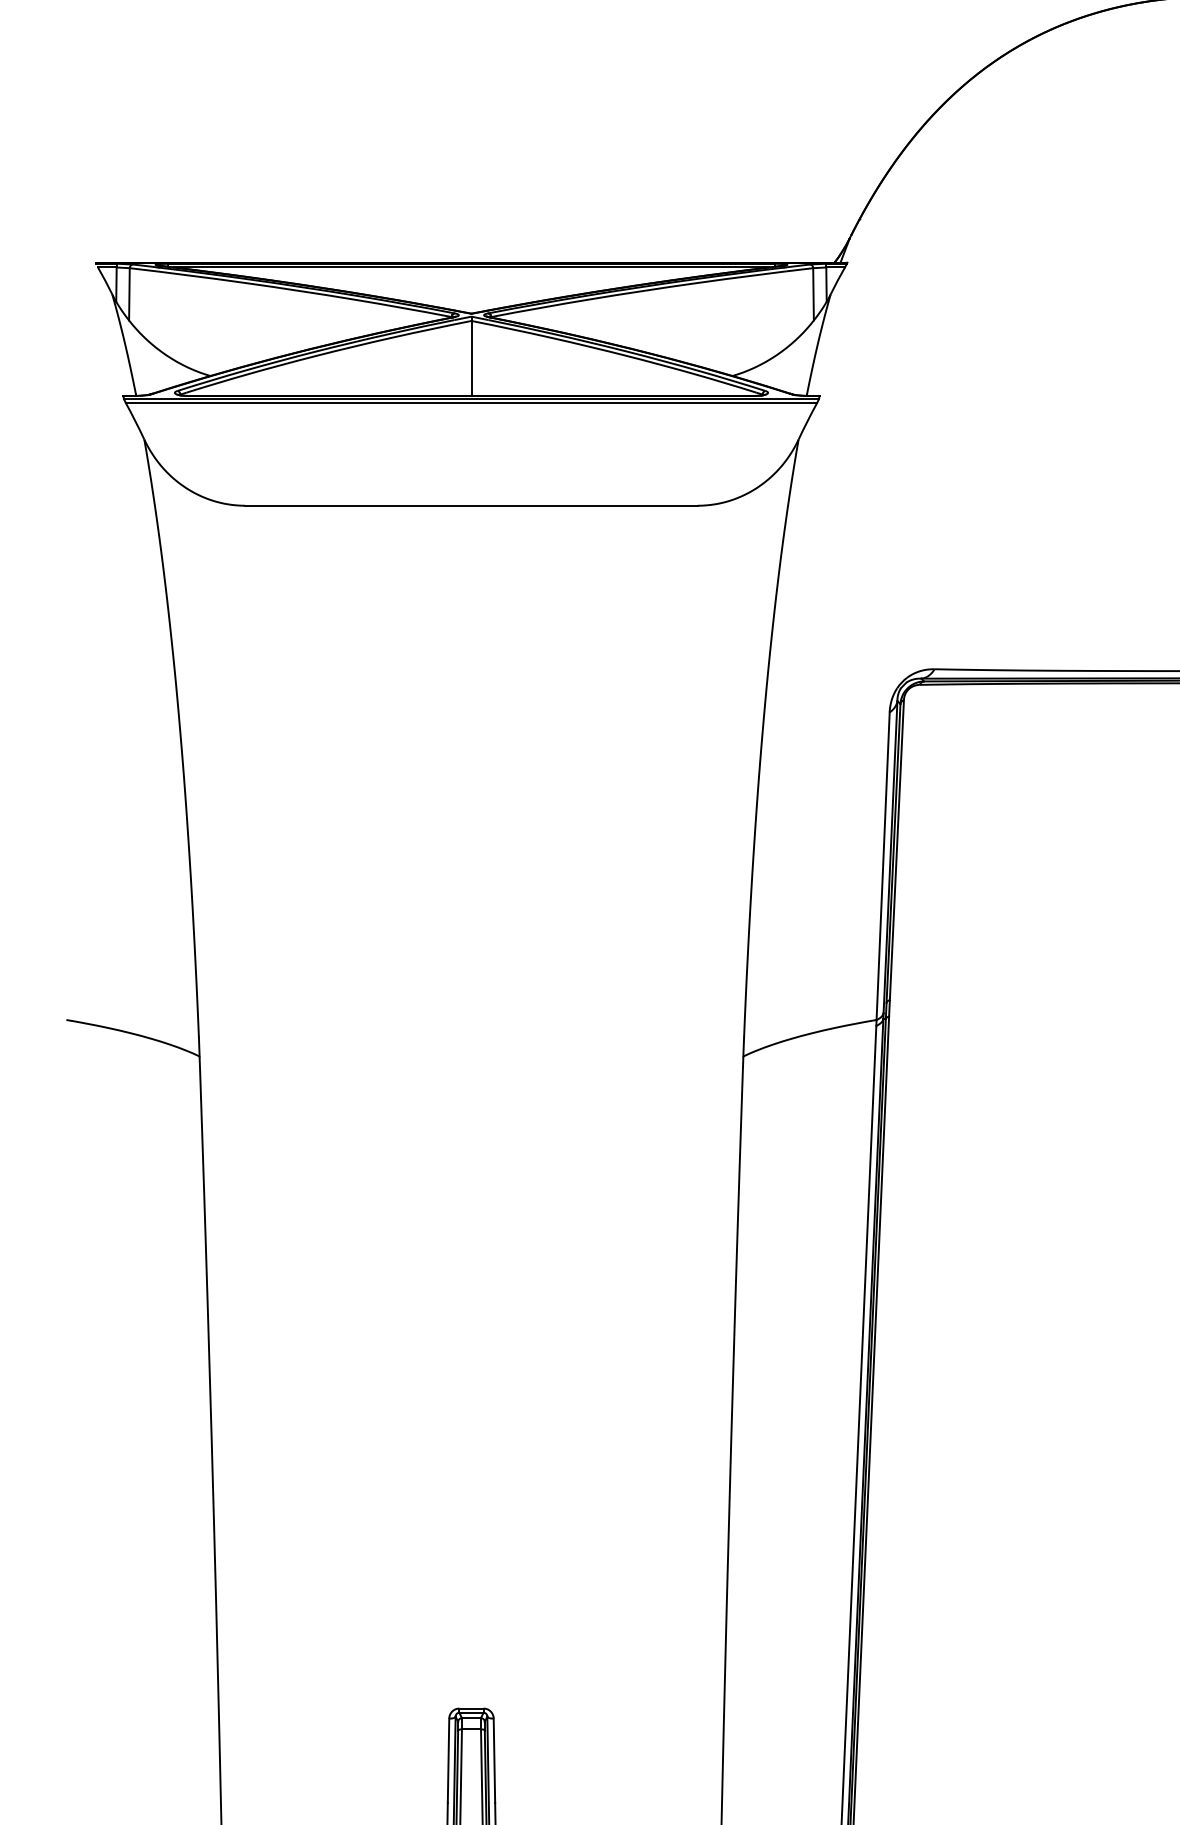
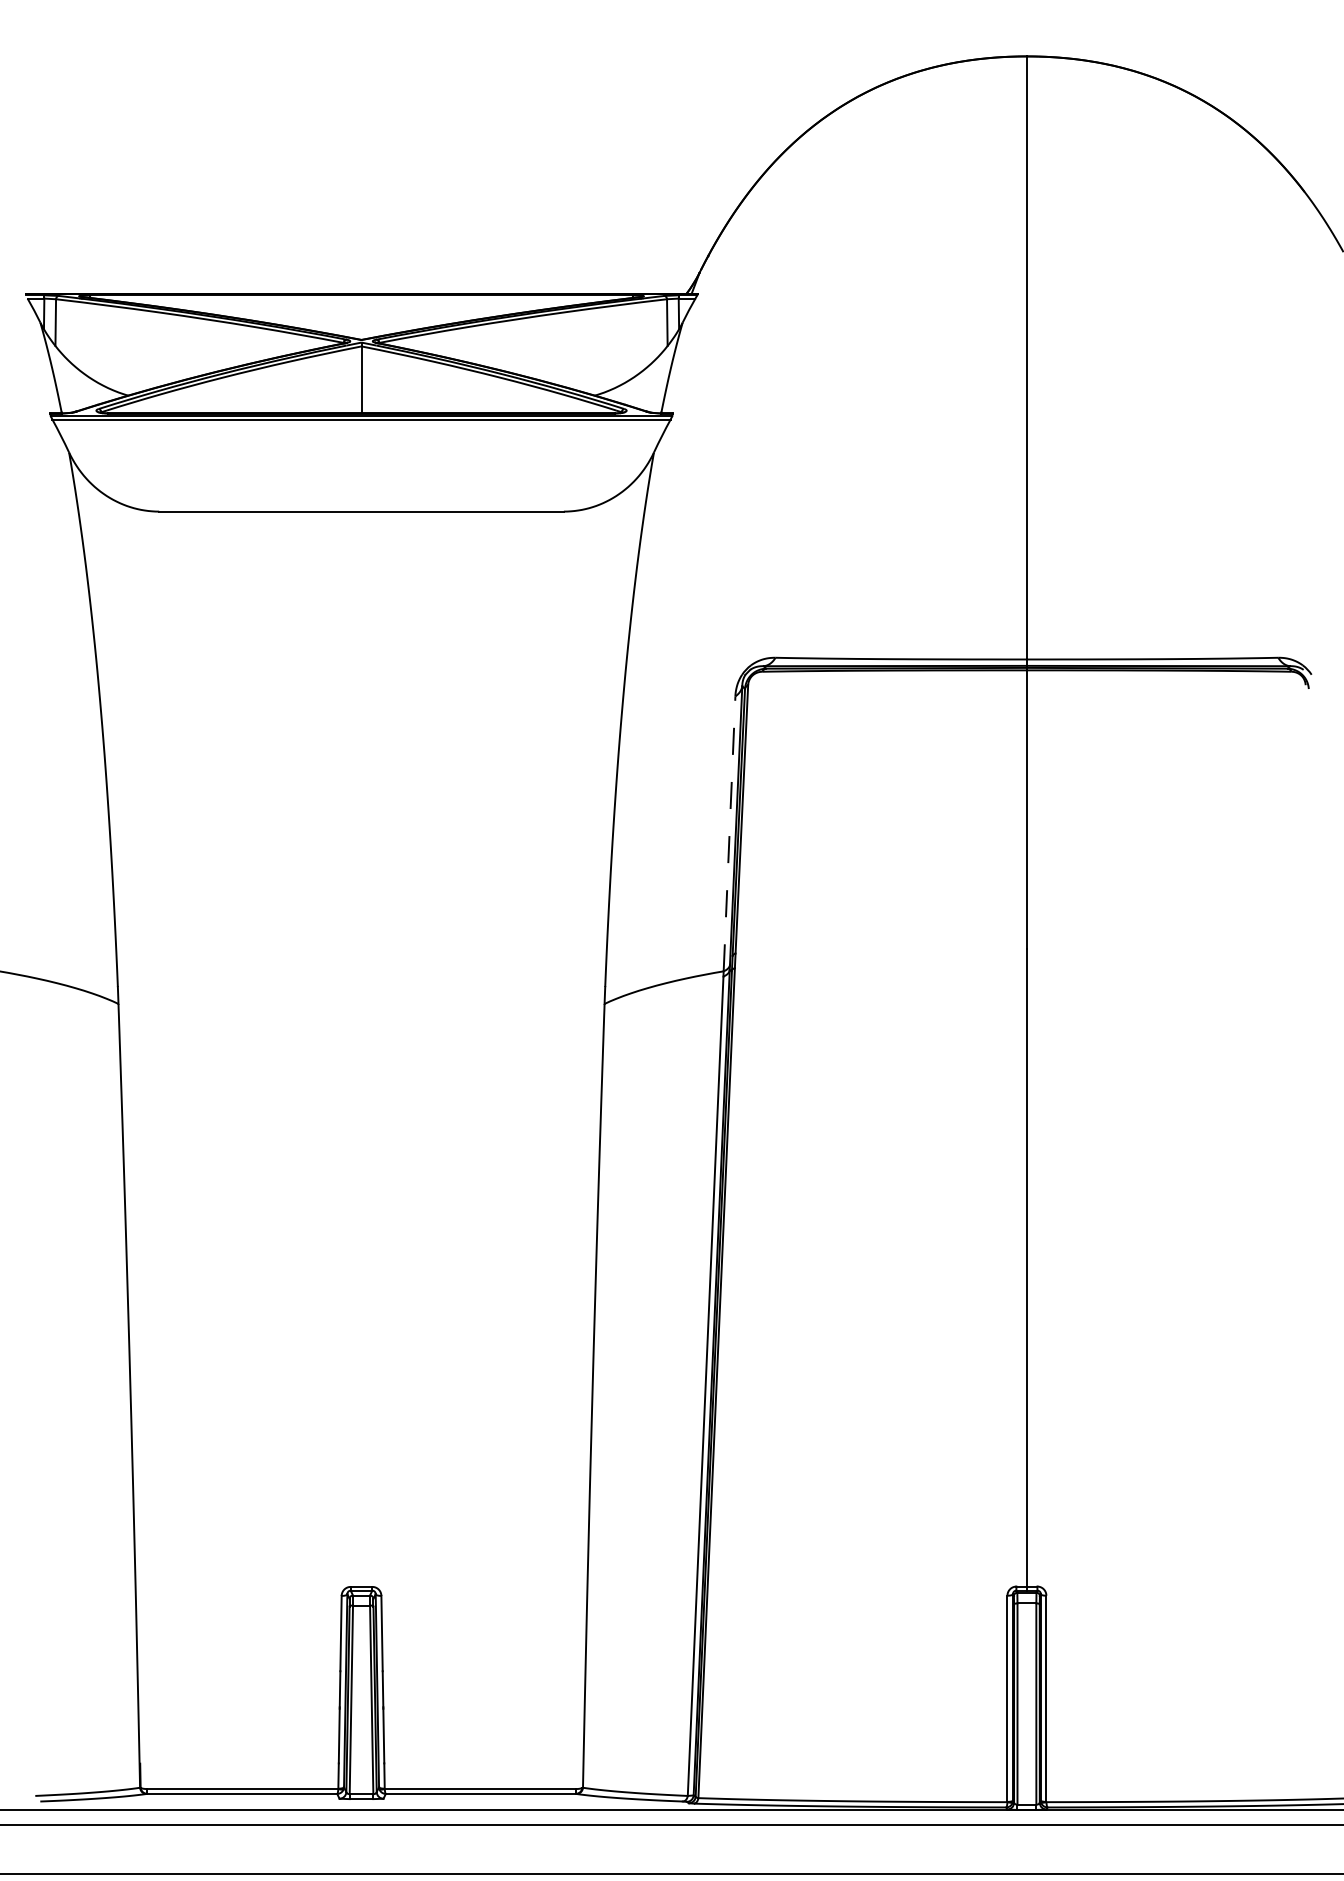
line: (471, 267) -> (361, 298), removed
line: (883, 865) -> (729, 833), solid -> dashed

